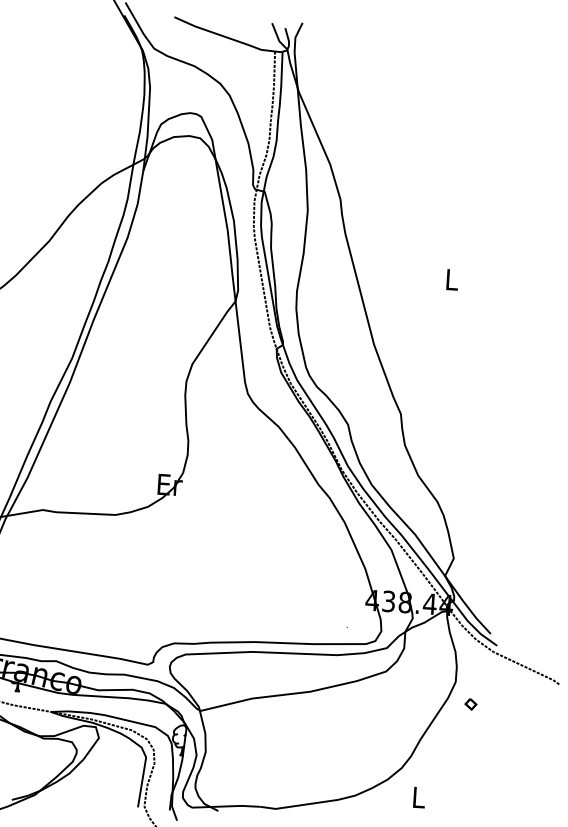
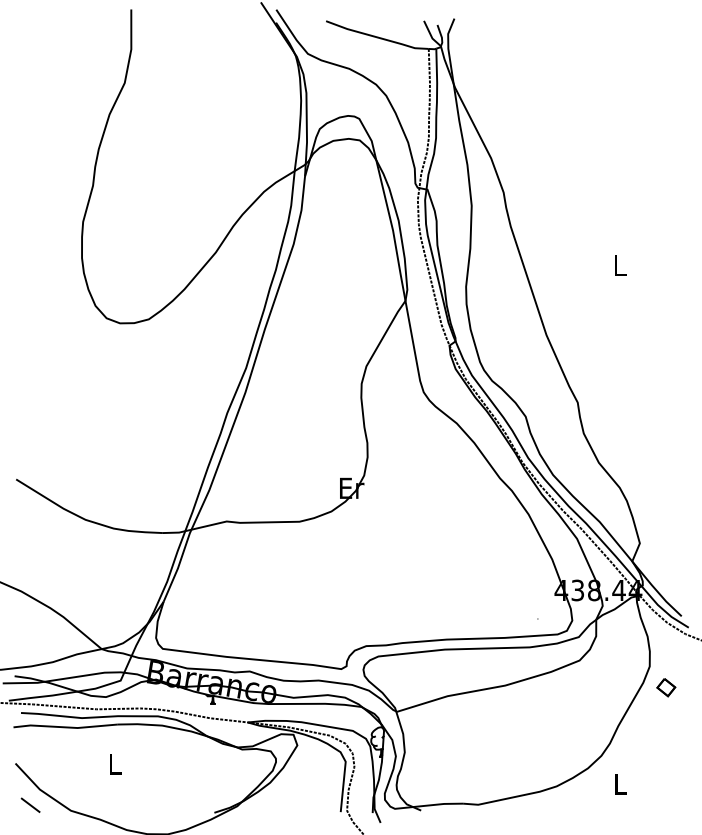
part: (471, 704) -> (666, 687), size x1.67

